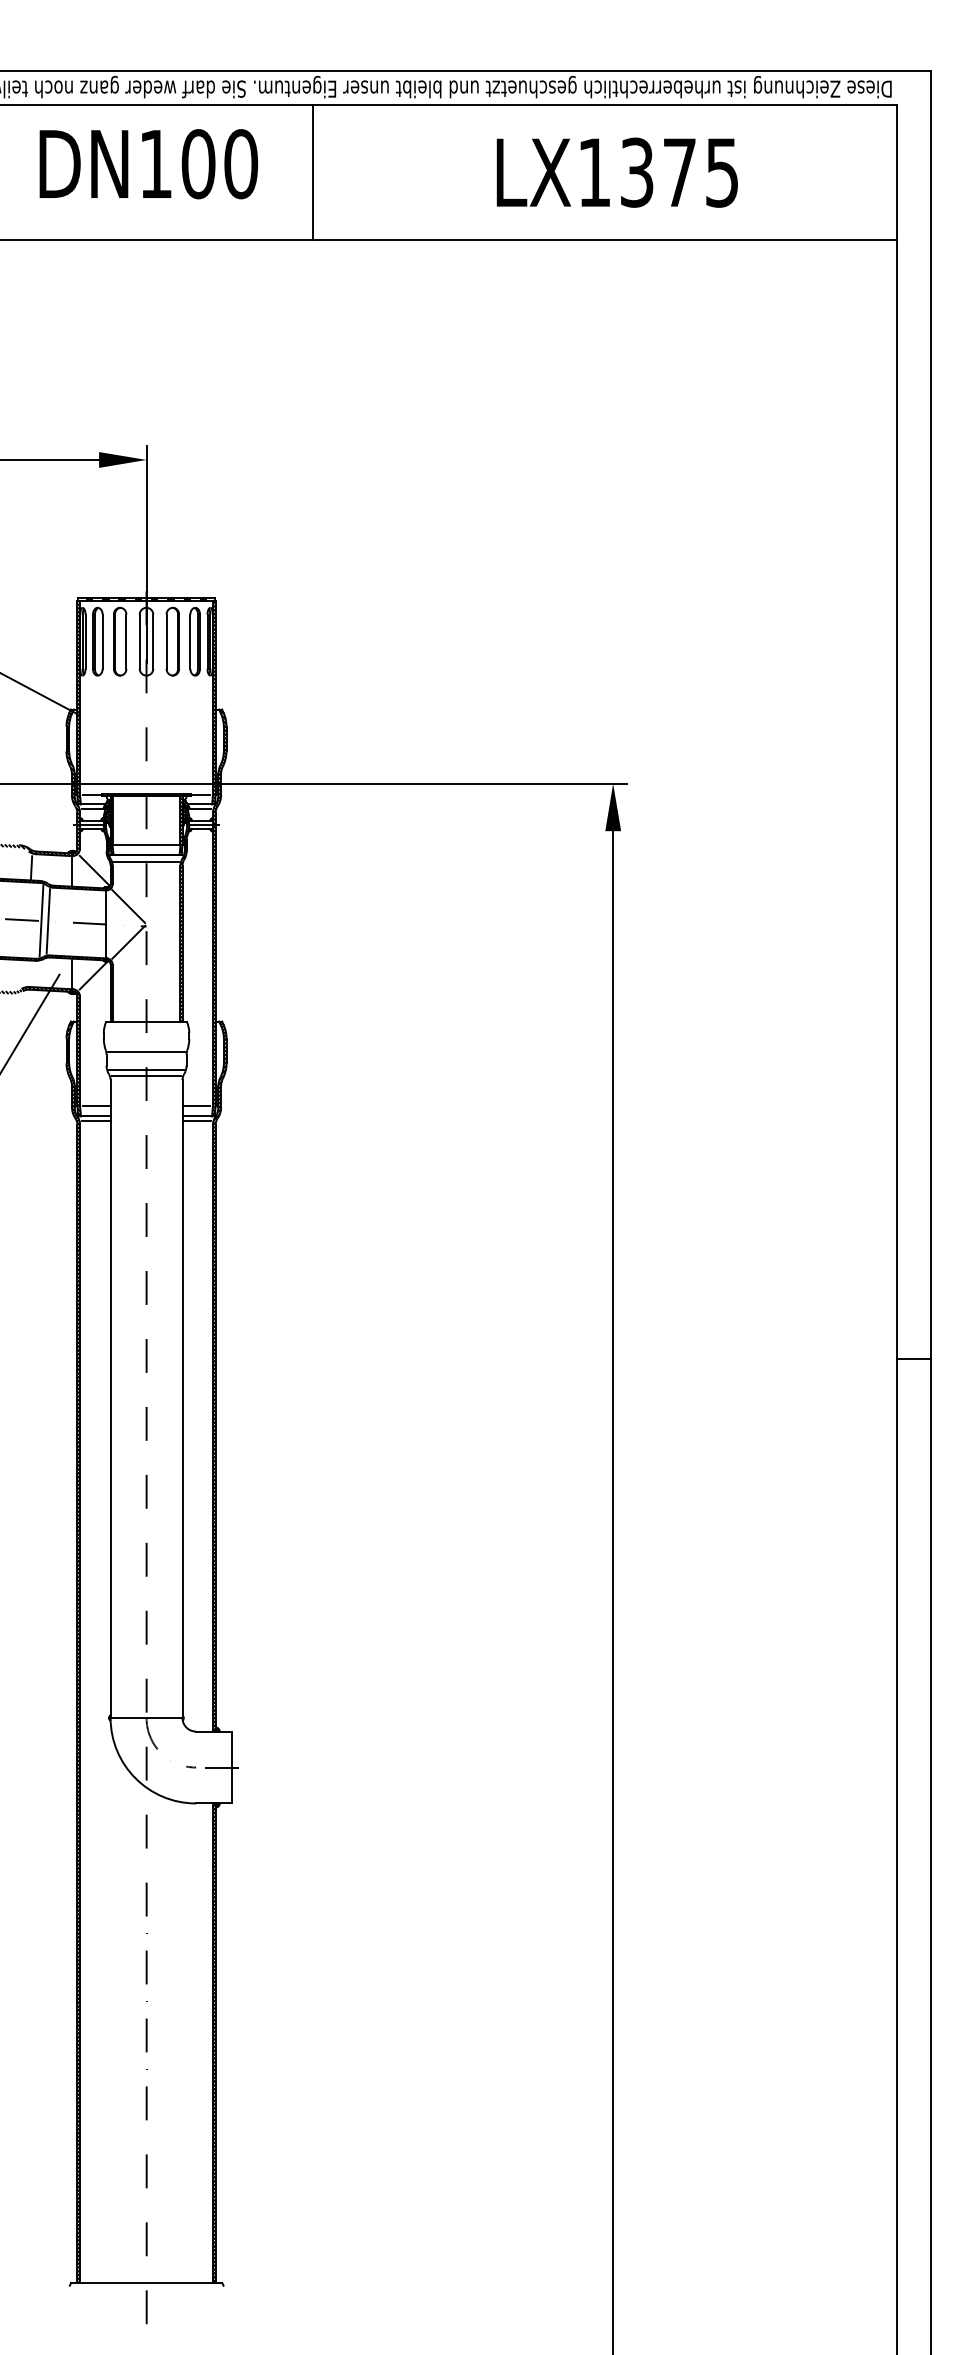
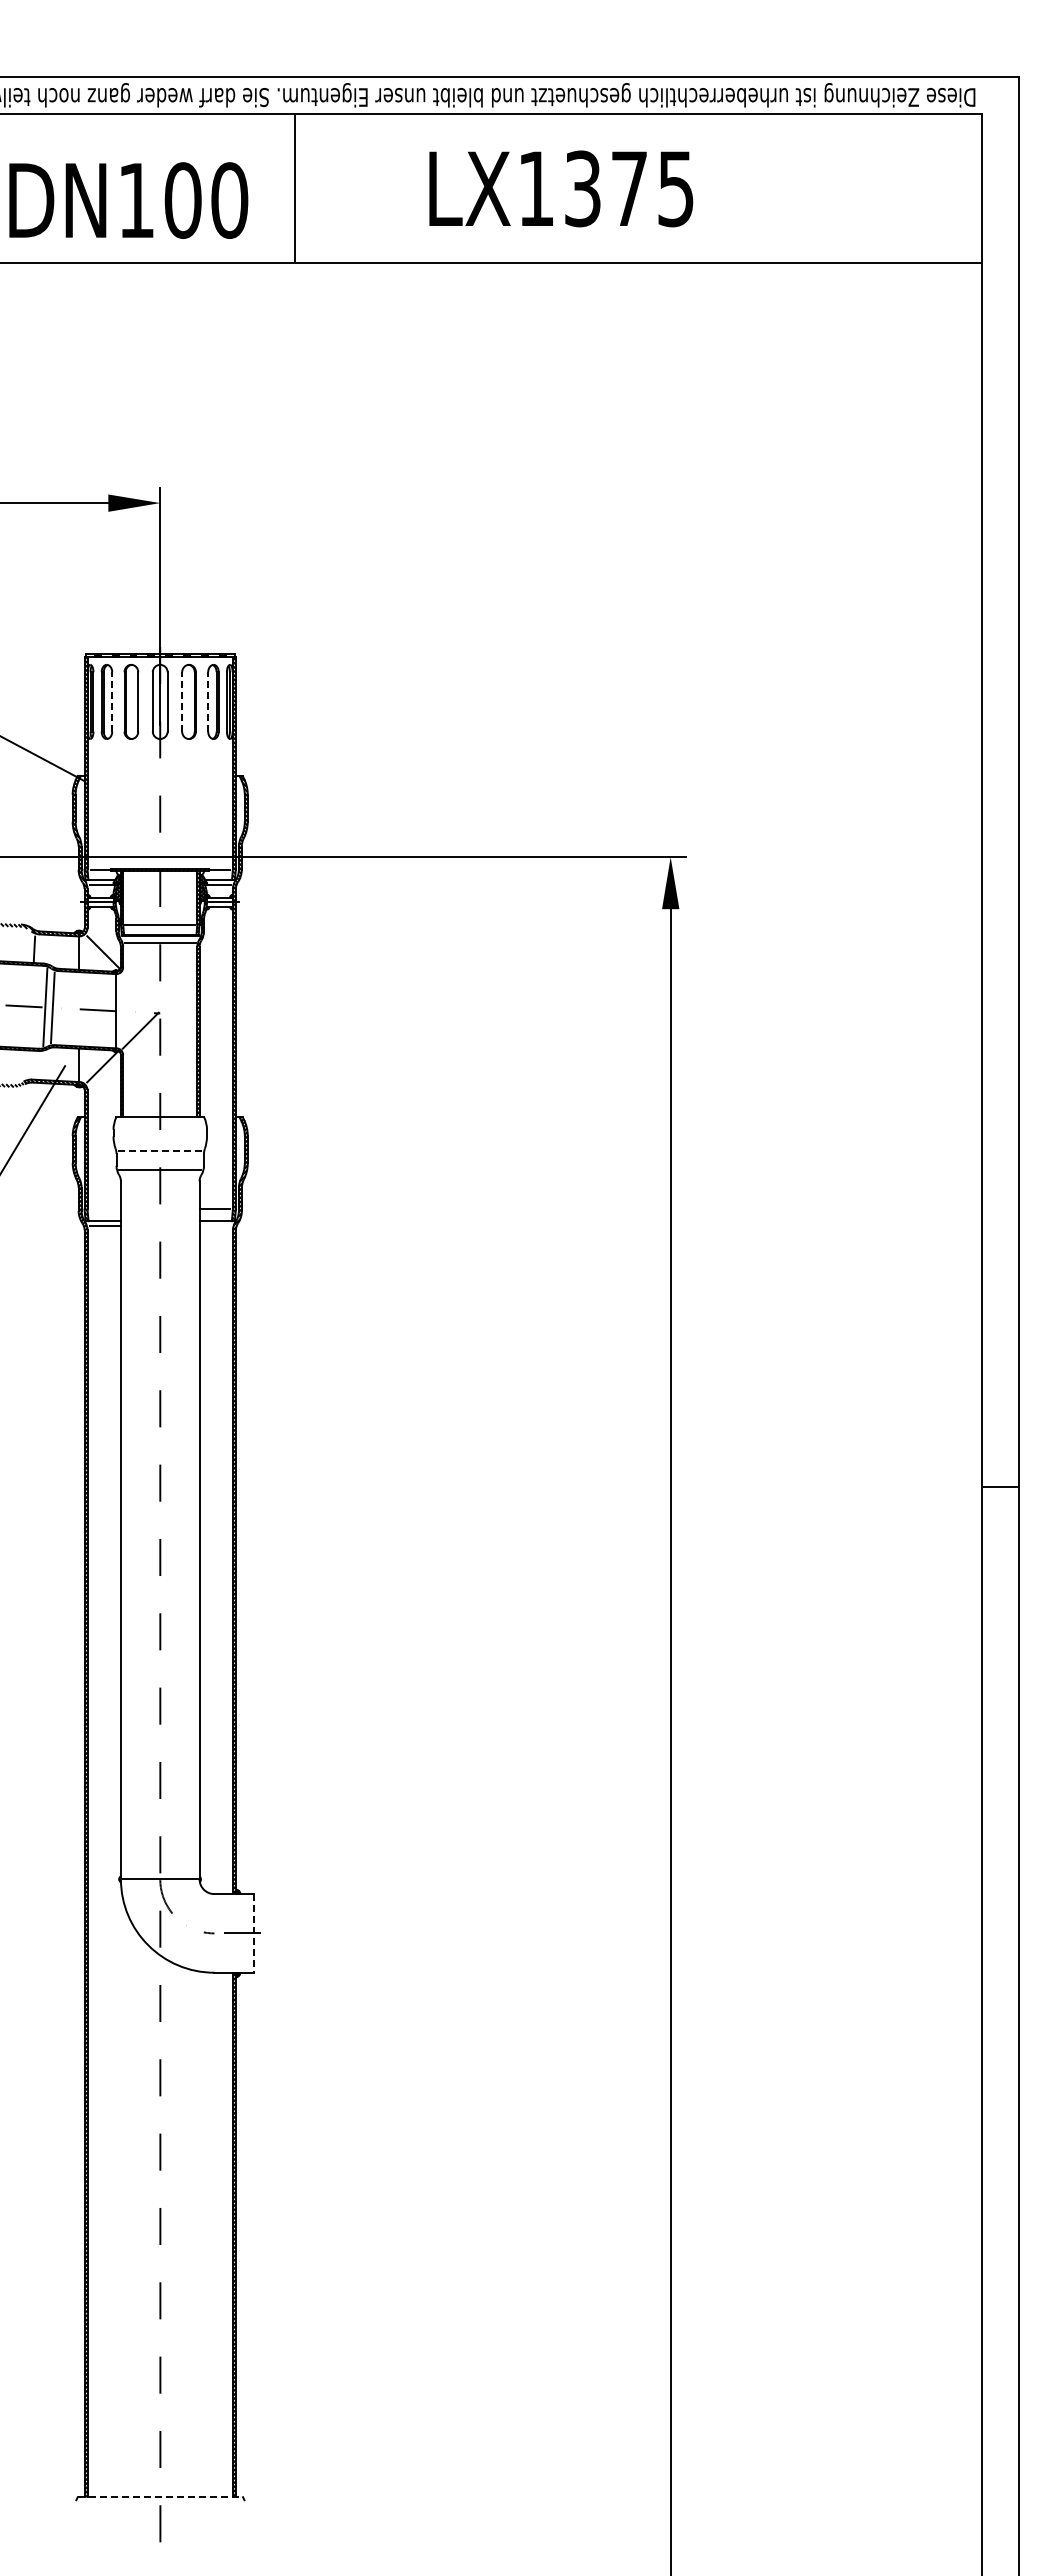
text: (148, 164) -> (128, 200), moved
line: (313, 172) -> (294, 188), moved
text: (617, 172) -> (561, 188), moved
line: (102, 641) -> (112, 701), solid -> dashed
line: (166, 641) -> (182, 701), solid -> dashed
line: (190, 641) -> (208, 701), solid -> dashed
line: (128, 906) -> (140, 991), removed
line: (146, 1051) -> (160, 1150), solid -> dashed
line: (145, 1076) -> (159, 1177), removed
line: (96, 1105) -> (105, 1209), removed
line: (196, 1120) -> (214, 1225), removed
line: (231, 1767) -> (253, 1933), solid -> dashed
line: (146, 2283) -> (160, 2497), solid -> dashed

